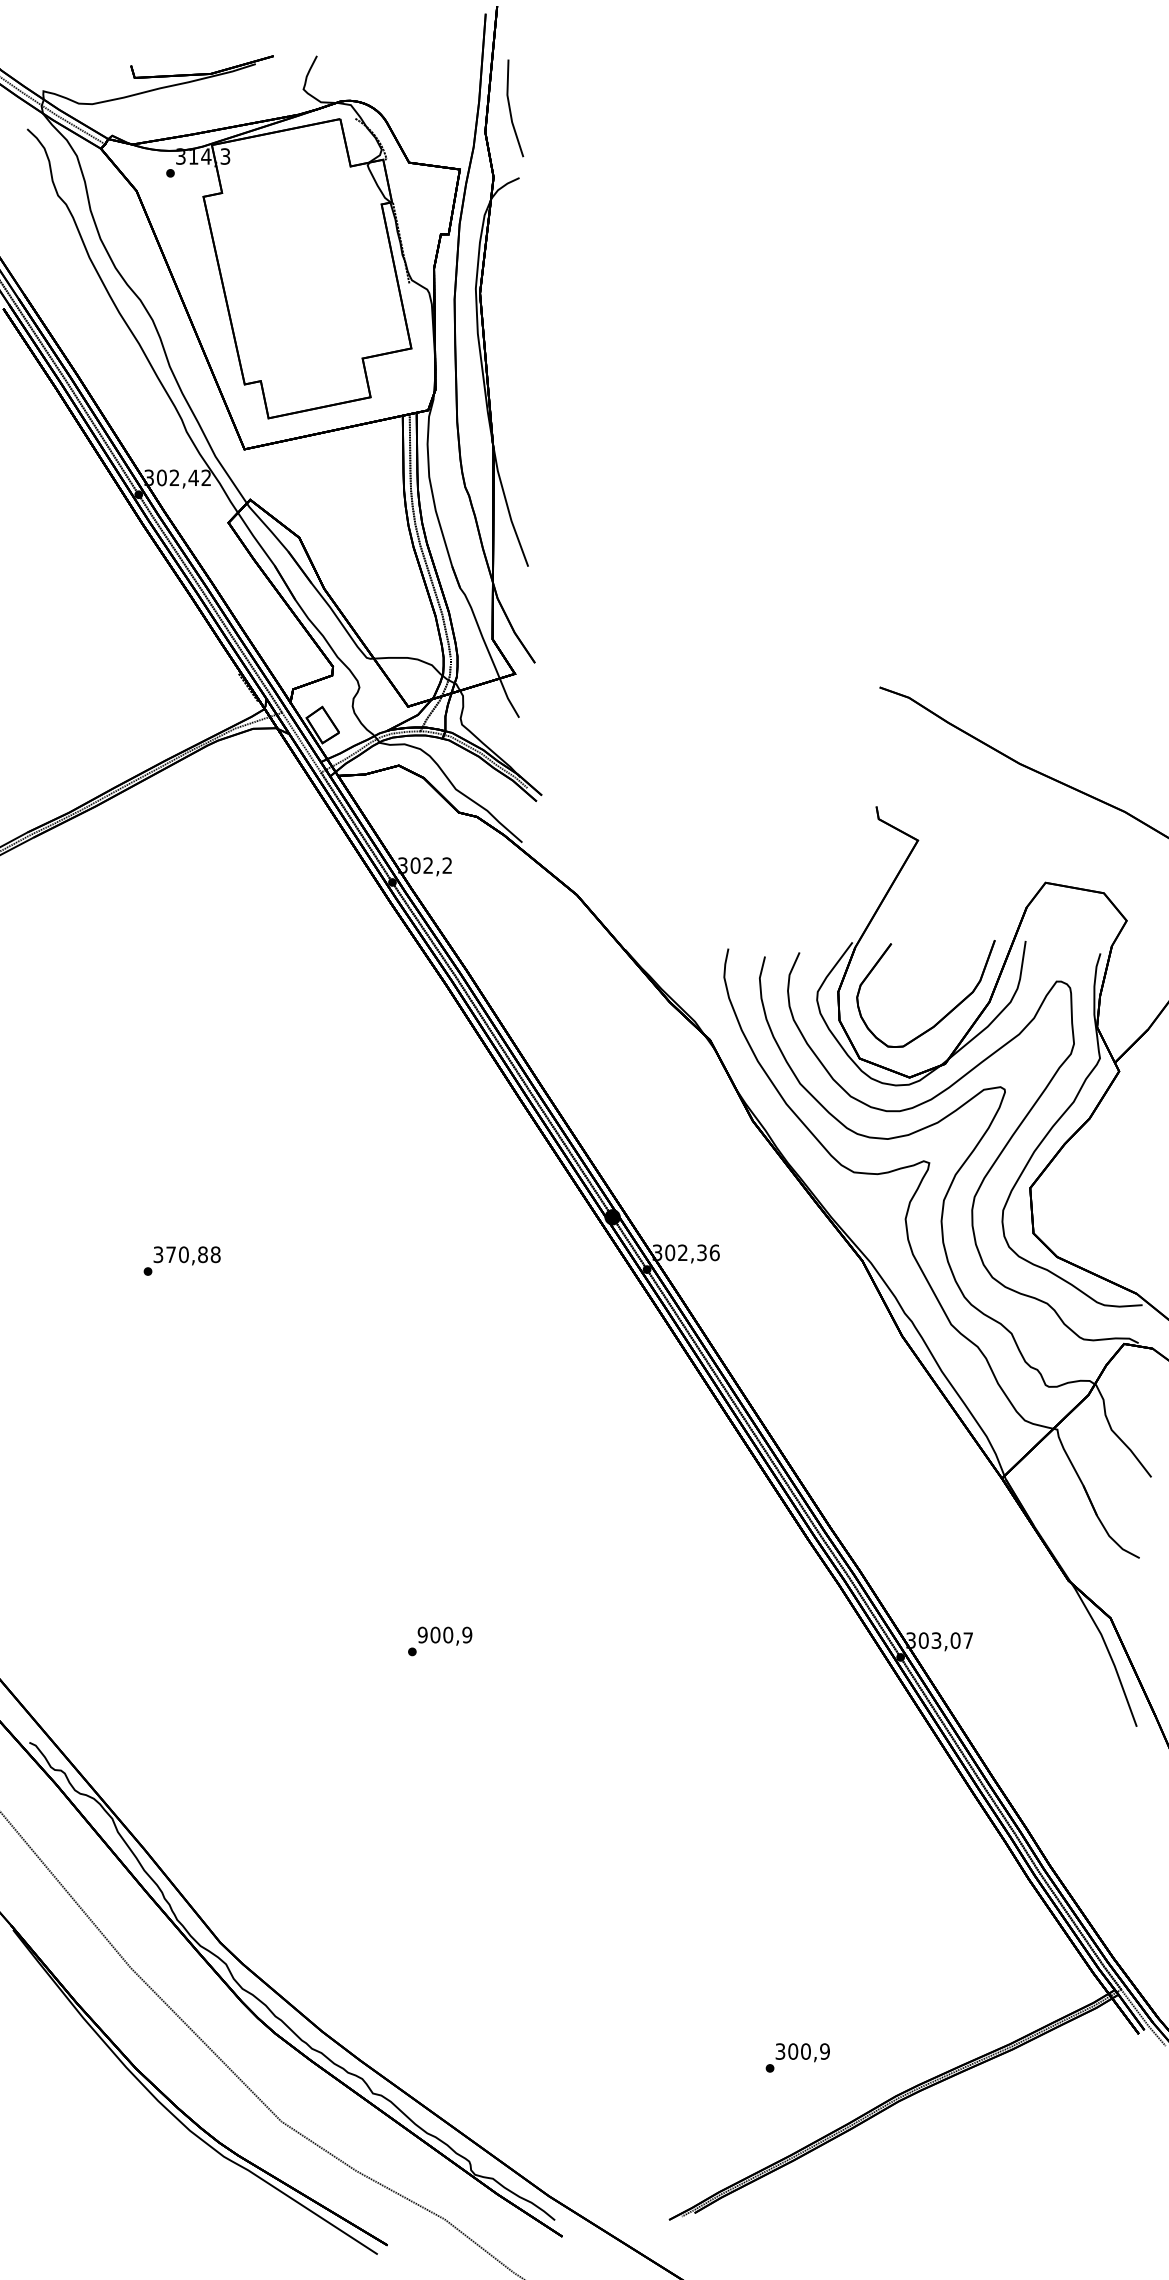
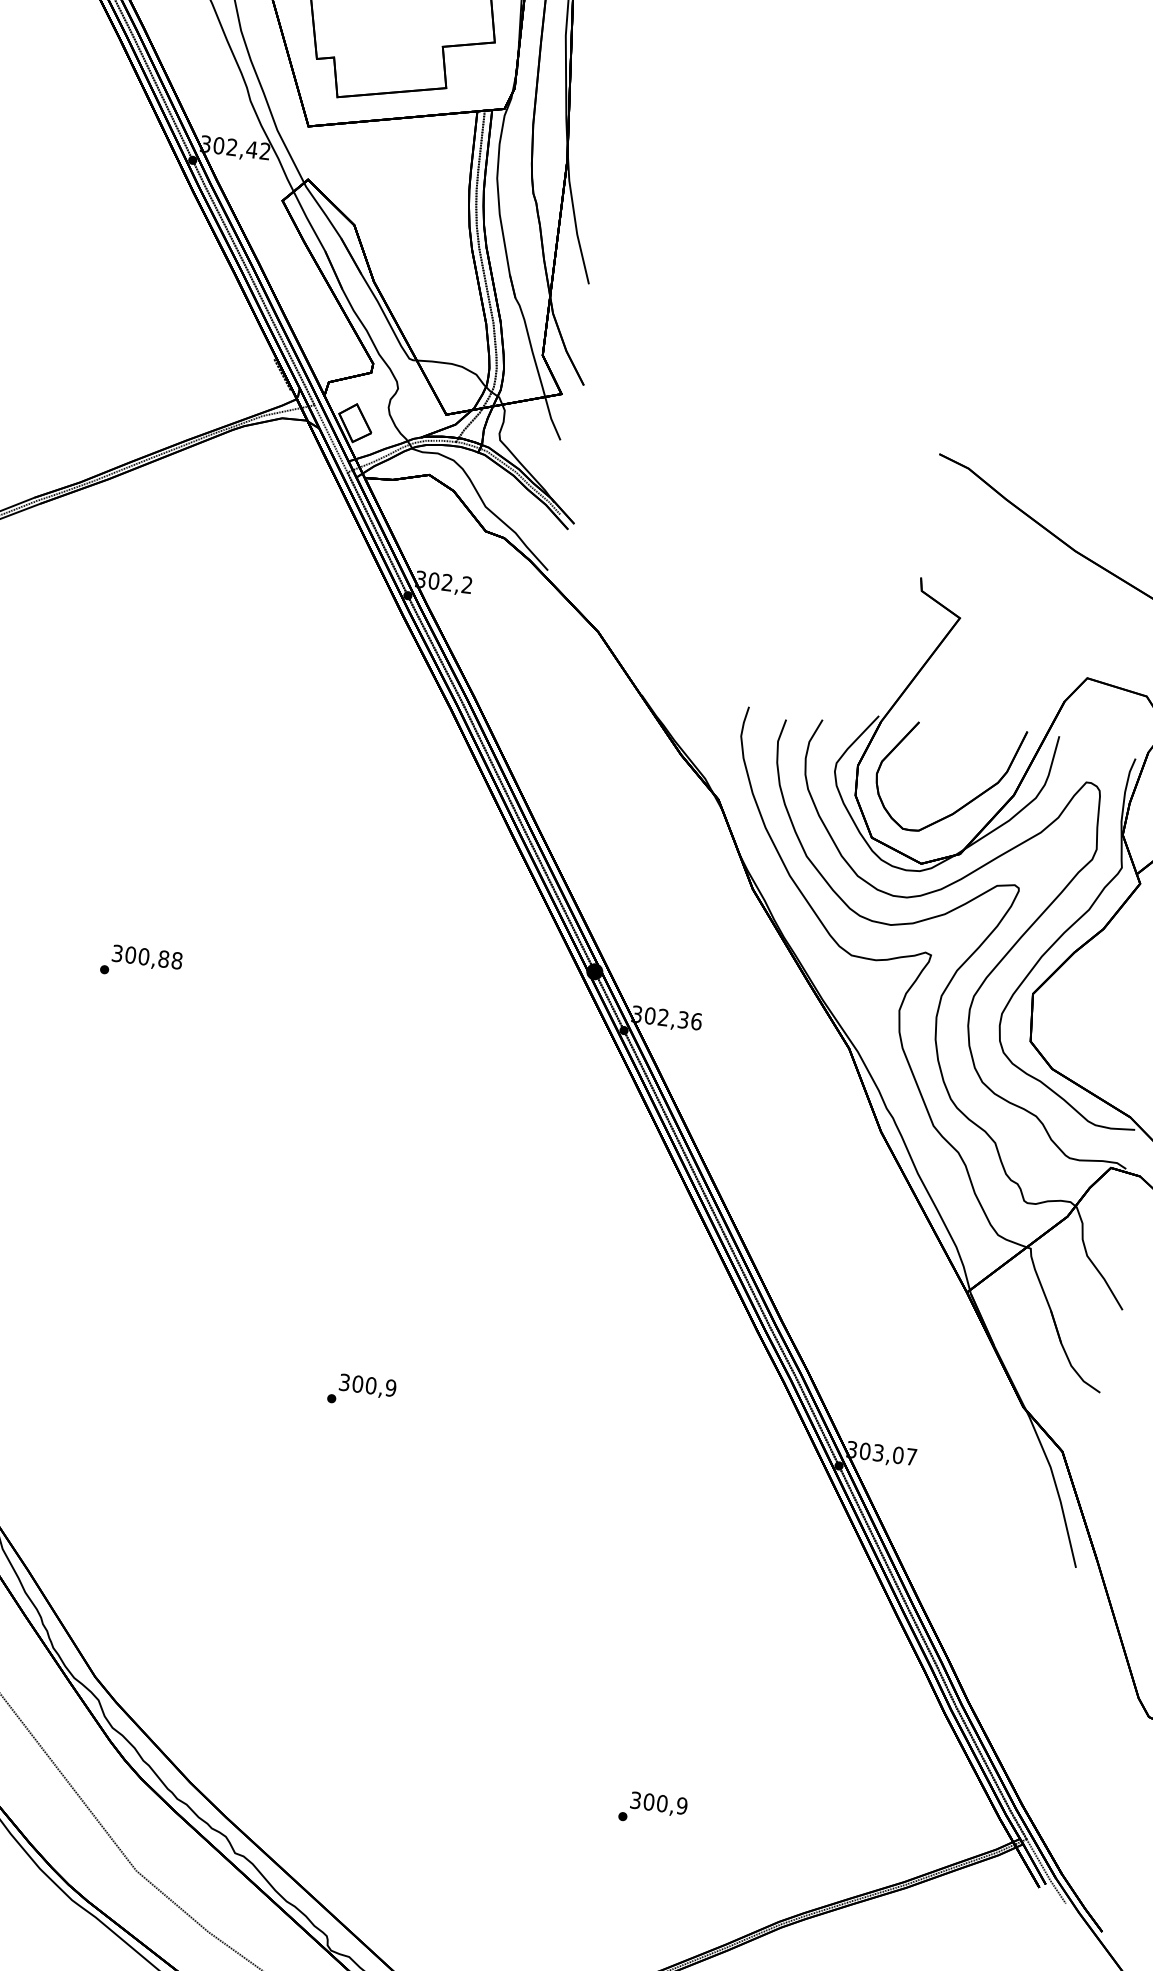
text: (171, 1254) -> (131, 954), 370,88 -> 300,88
text: (422, 1634) -> (344, 1381), 900,9 -> 300,9
text: (797, 2057) -> (652, 1808), moved

